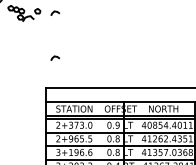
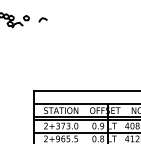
line: (54, 57) -> (42, 61), removed

